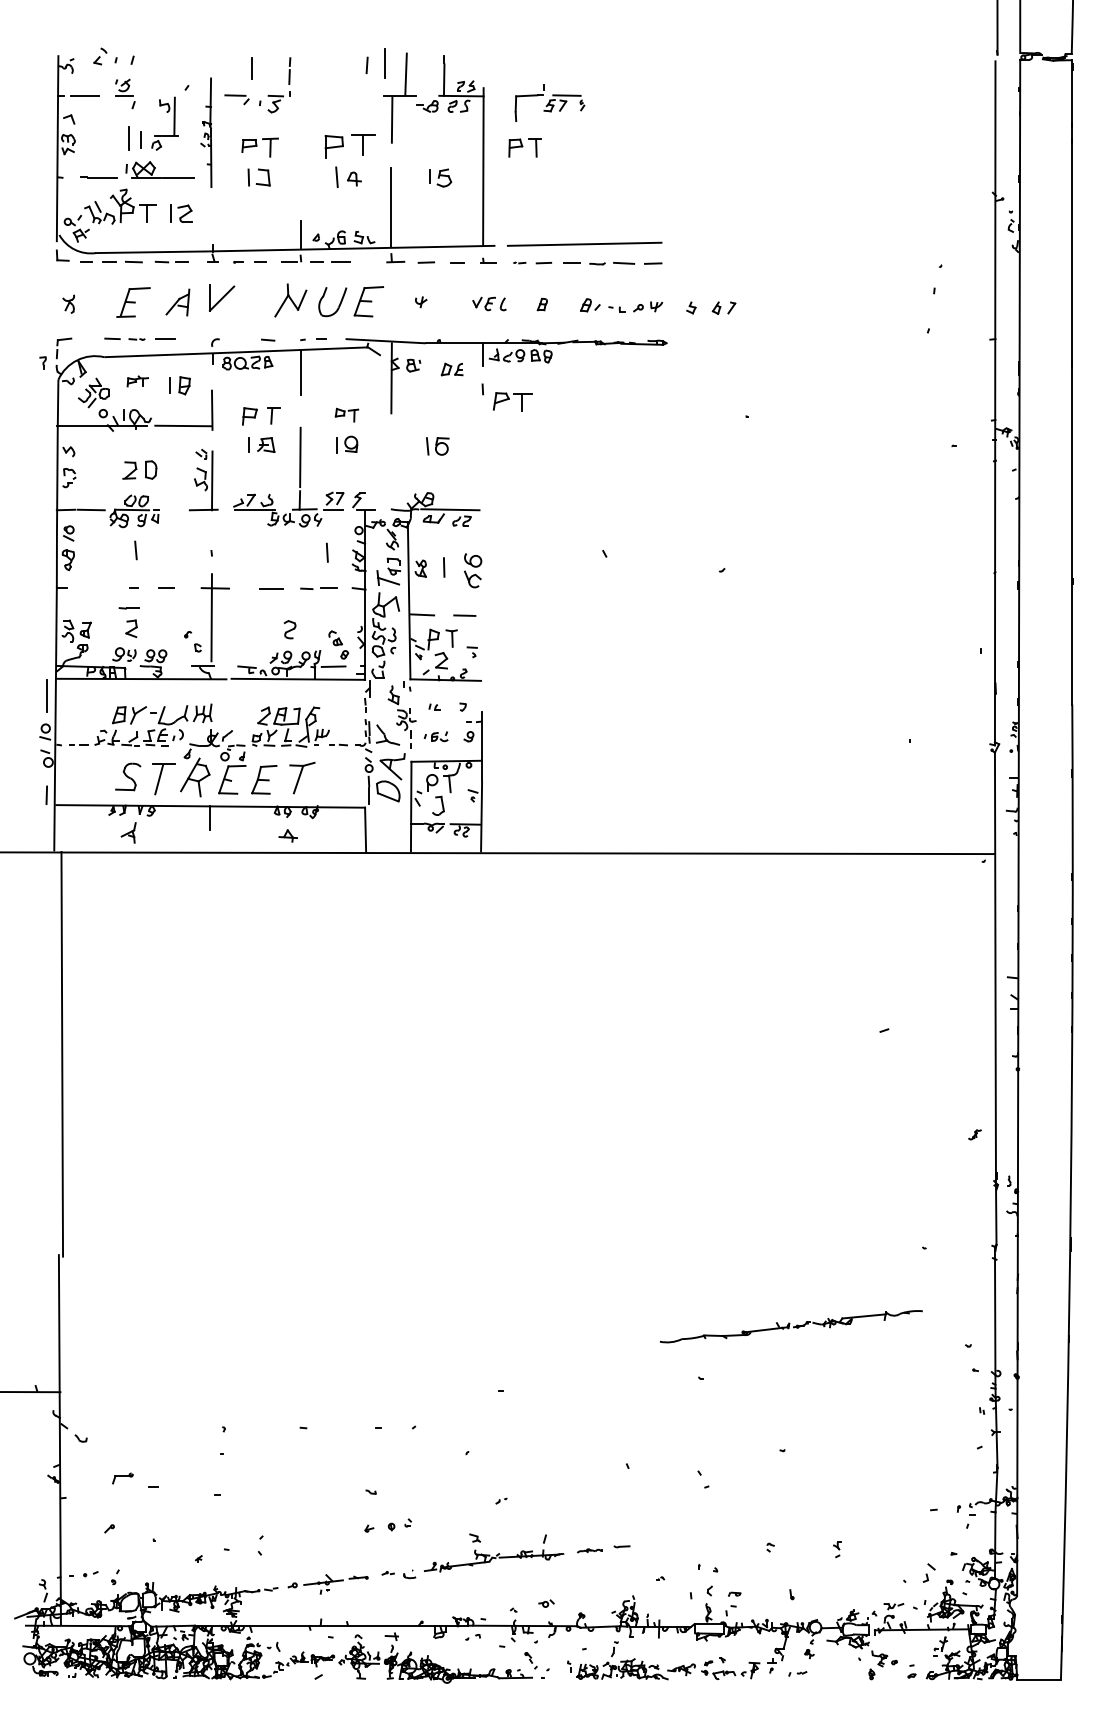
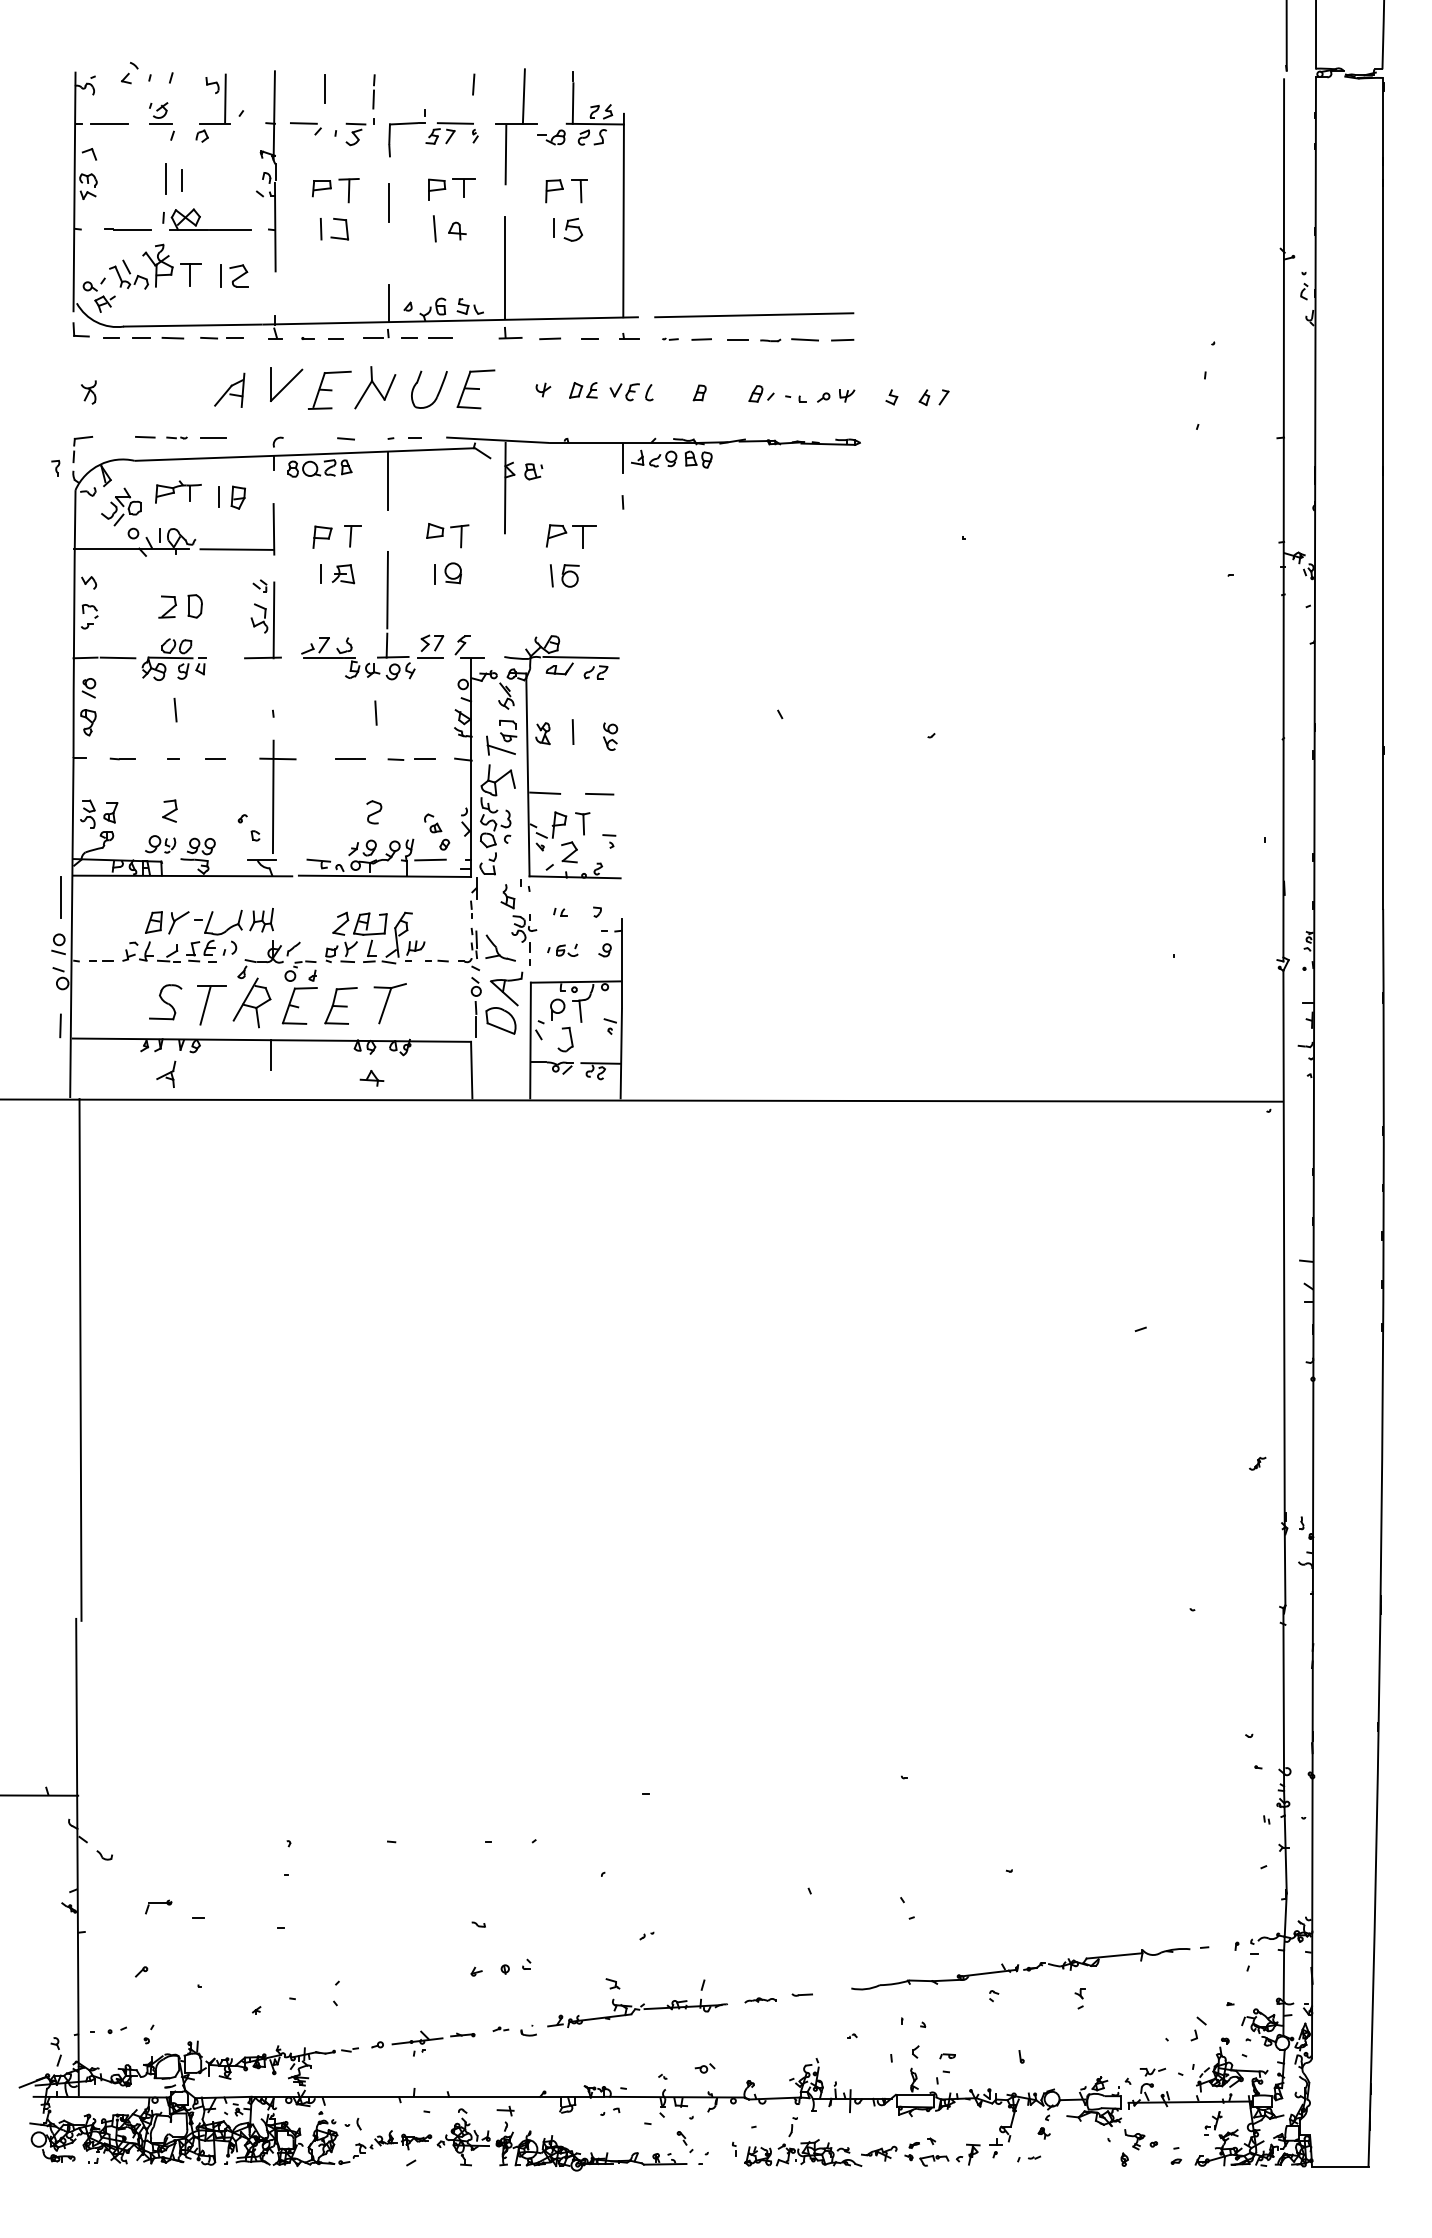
line: (384, 63) -> (389, 203), moved
part: (549, 102) -> (432, 132), moved
part: (173, 123) -> (223, 107), moved
part: (206, 132) -> (266, 171), size x1.43
part: (349, 146) -> (450, 189), size x0.71
part: (524, 147) -> (565, 190), moved
part: (133, 302) -> (329, 390), moved
part: (451, 369) -> (582, 390), moved
part: (137, 381) -> (177, 492), size x1.67
part: (512, 401) -> (570, 536), moved
part: (346, 415) -> (447, 536), size x1.43
line: (327, 552) -> (376, 712), moved
part: (473, 571) -> (610, 737), size x0.62
line: (128, 608) -> (122, 759), moved
part: (790, 1326) -> (1019, 1968), moved

